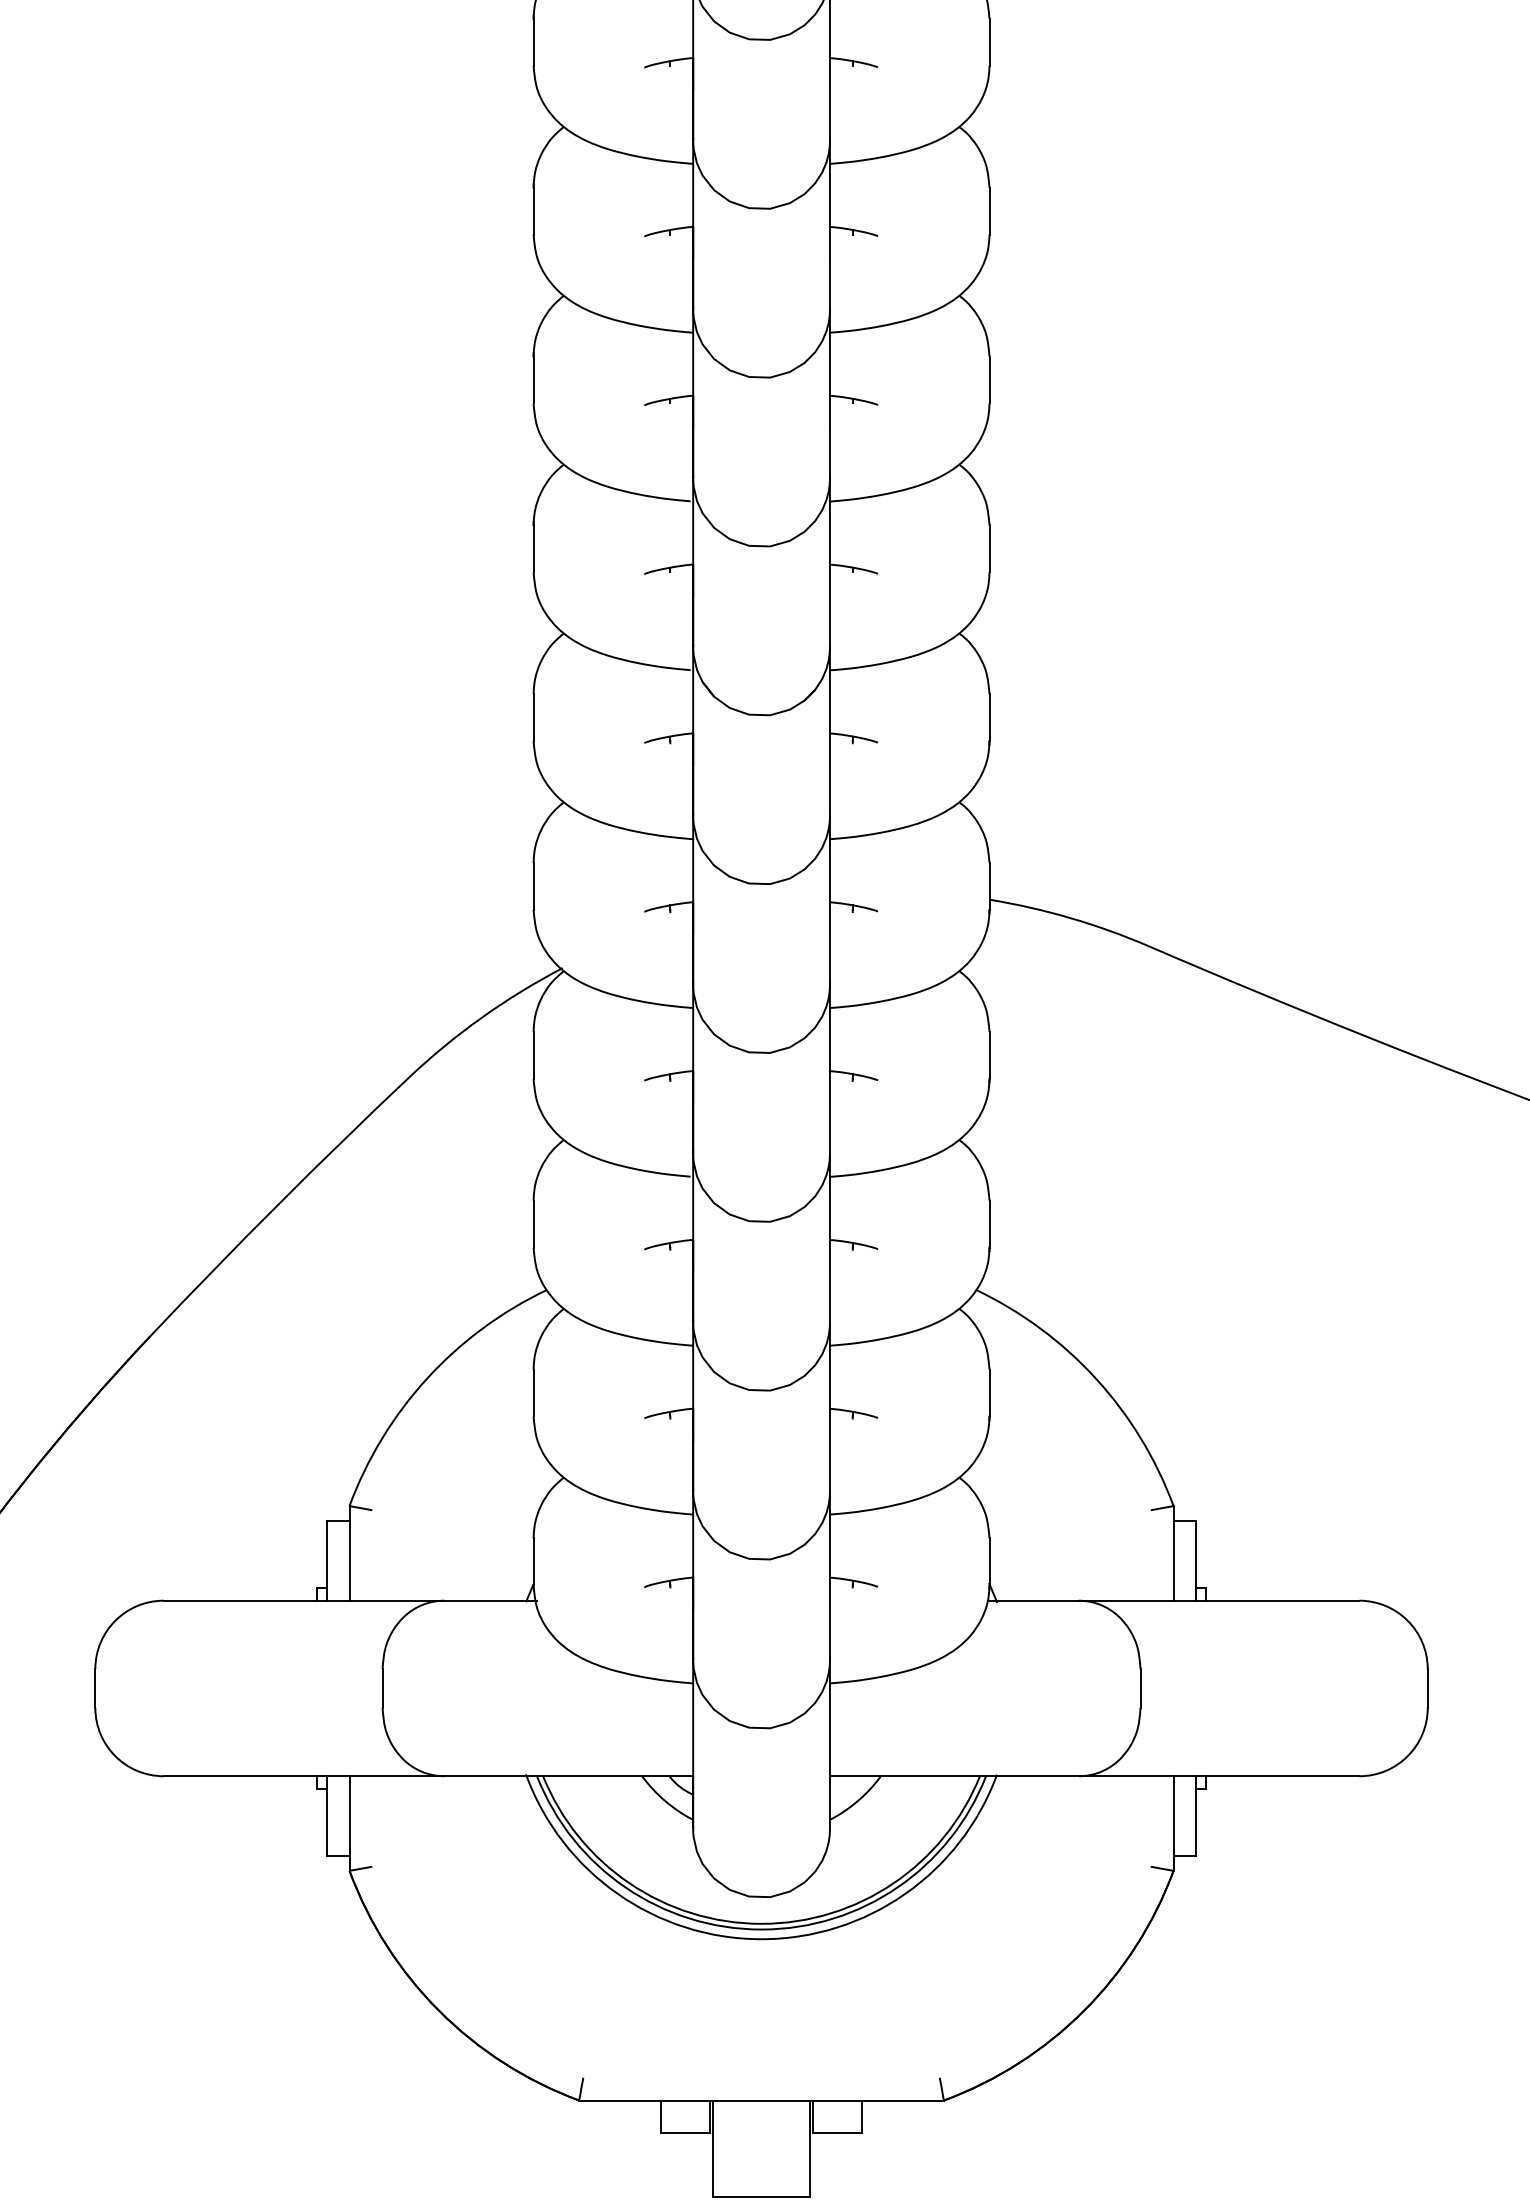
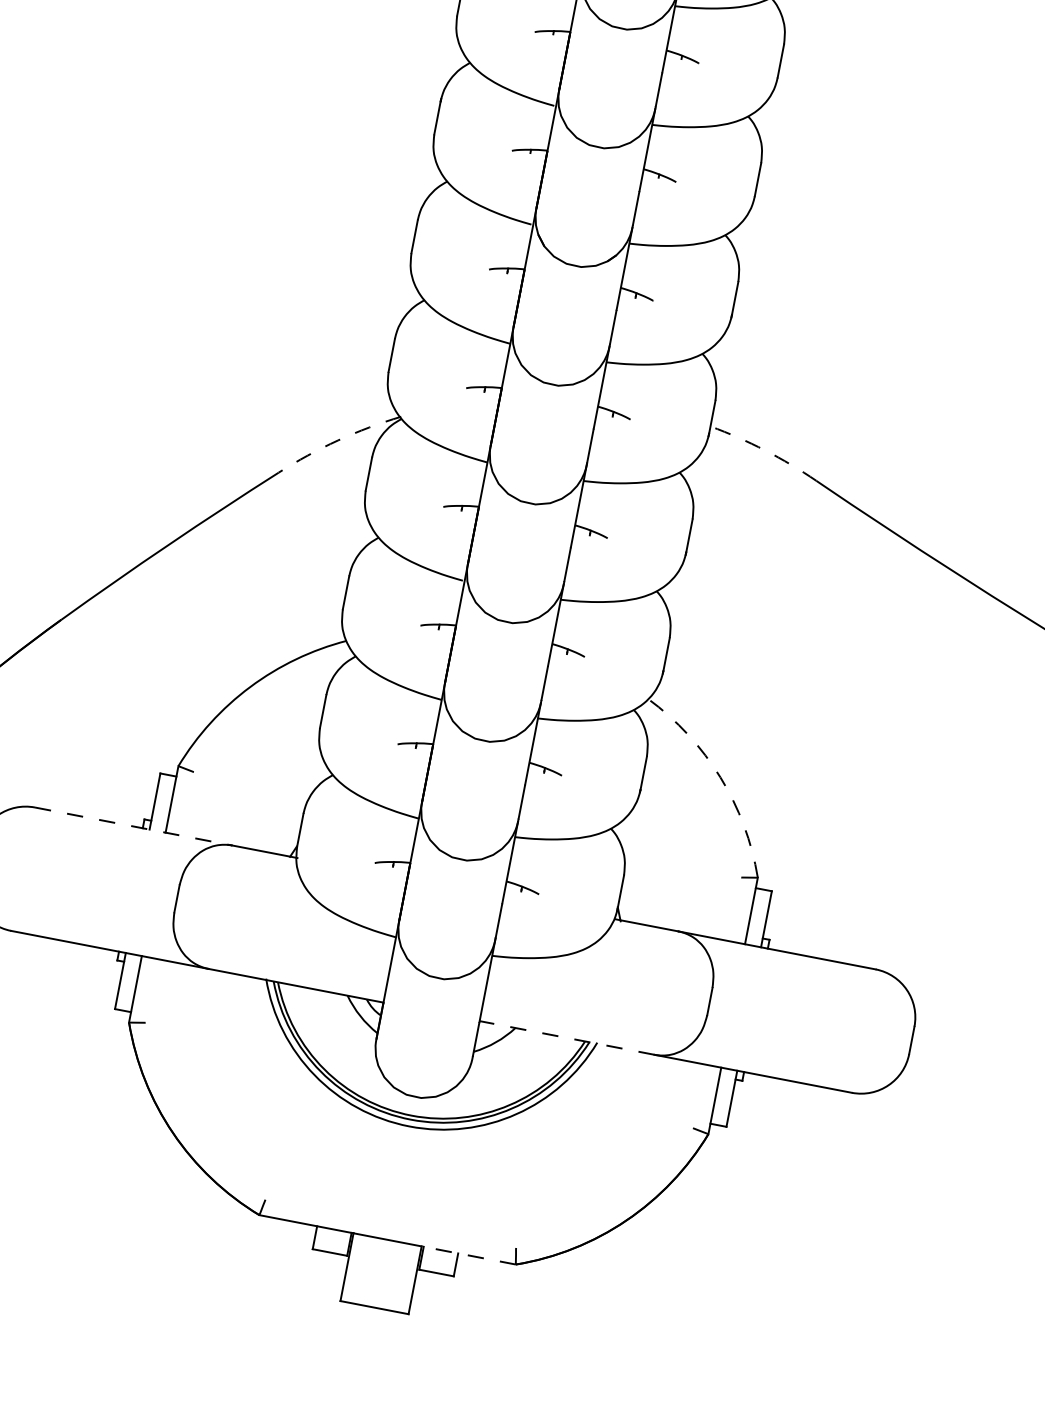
arc: (1070, 918) -> (764, 450), solid -> dashed
arc: (482, 1017) -> (338, 440), solid -> dashed
arc: (1095, 1378) -> (720, 777), solid -> dashed
line: (304, 1600) -> (134, 826), solid -> dashed
line: (953, 1776) -> (566, 1038), solid -> dashed
line: (876, 2100) -> (468, 1255), solid -> dashed

